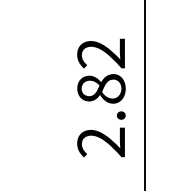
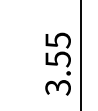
text: (100, 96) -> (57, 63), 2.82 -> 3.55

